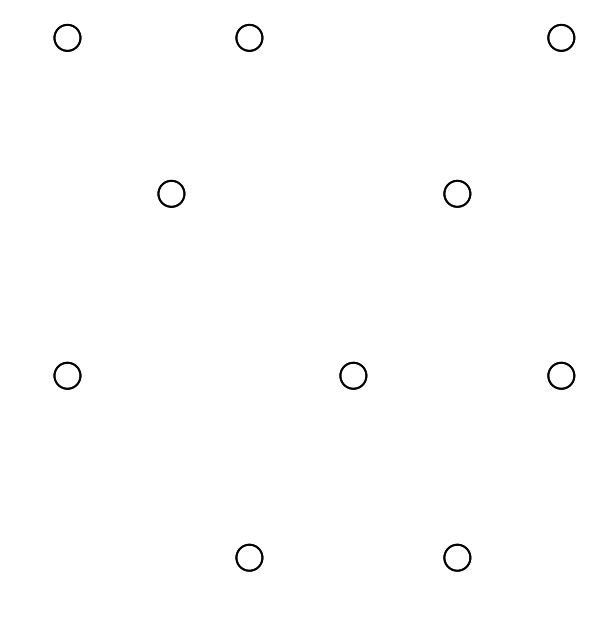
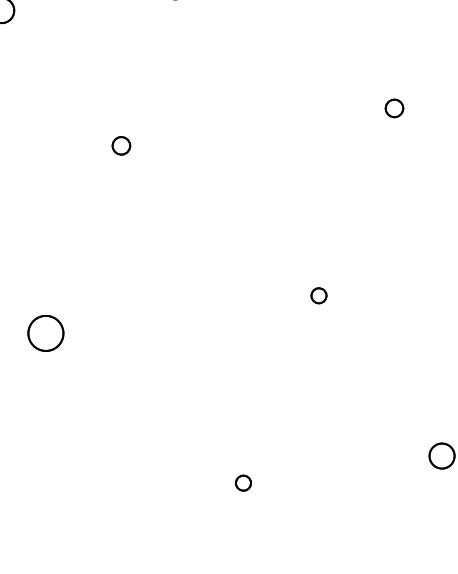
part: (171, 193) -> (121, 145), size x0.7
part: (457, 193) -> (394, 108), size x0.7
part: (67, 375) -> (45, 333), size x1.4
part: (353, 375) -> (319, 295), size x0.6
part: (249, 557) -> (243, 483), size x0.6

